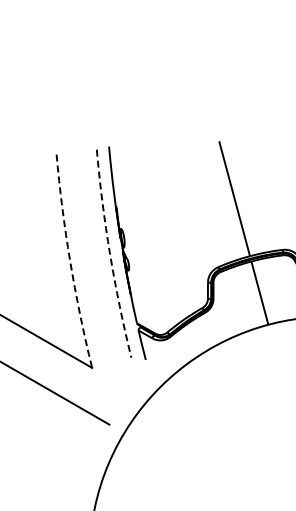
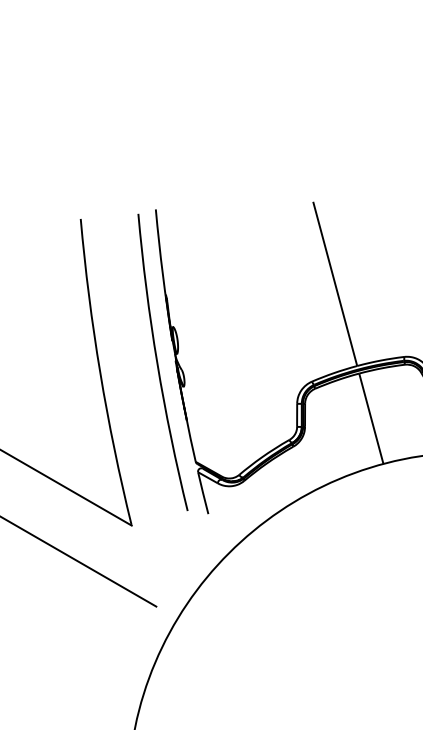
arc: (110, 254) -> (157, 363), dashed -> solid
arc: (70, 261) -> (100, 373), dashed -> solid

